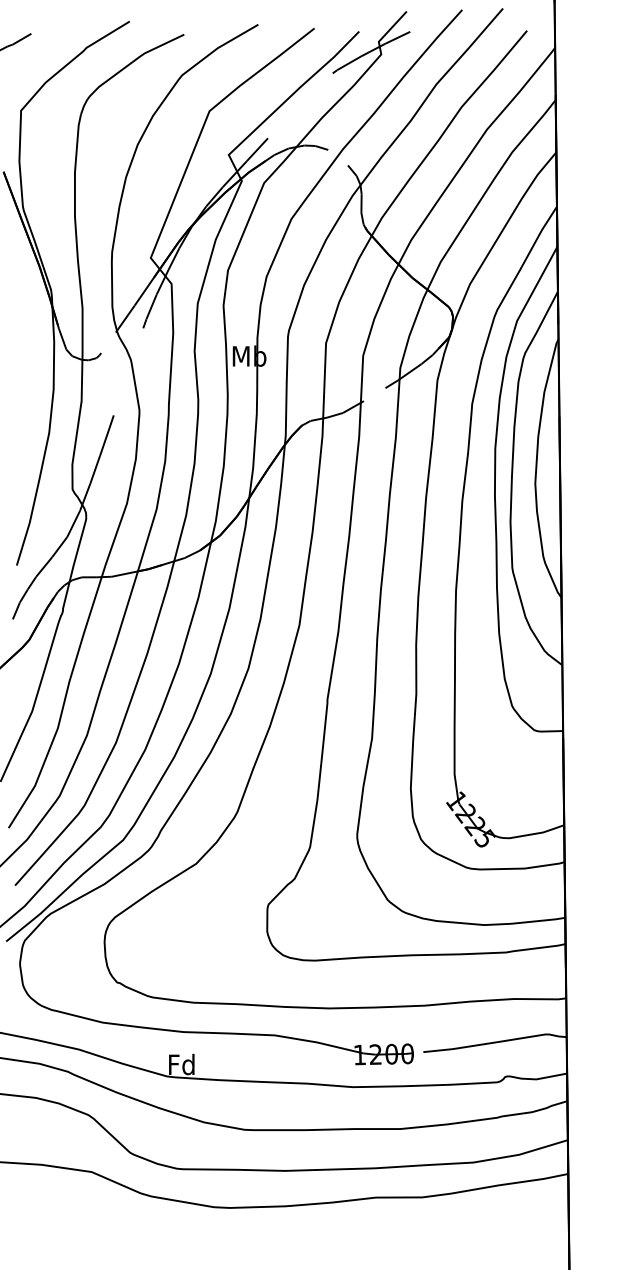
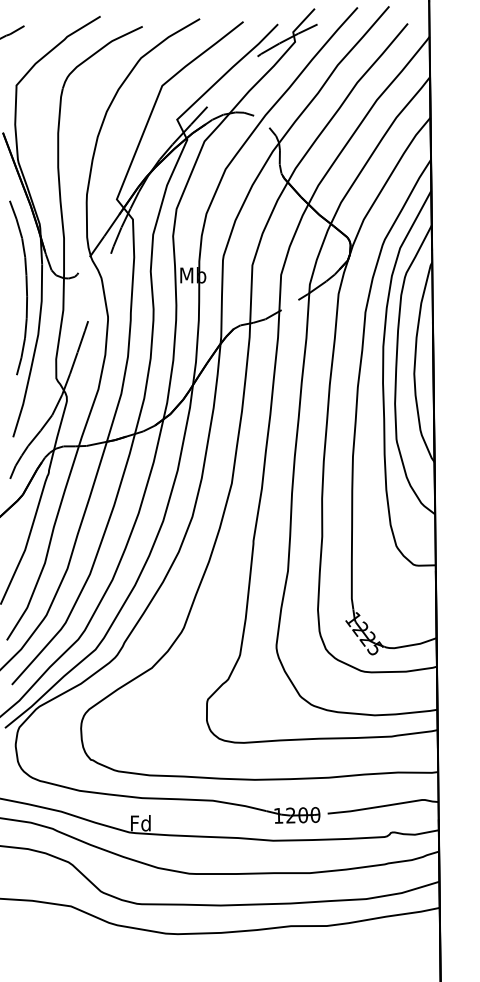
curve: (33, 372) -> (26, 287), added

